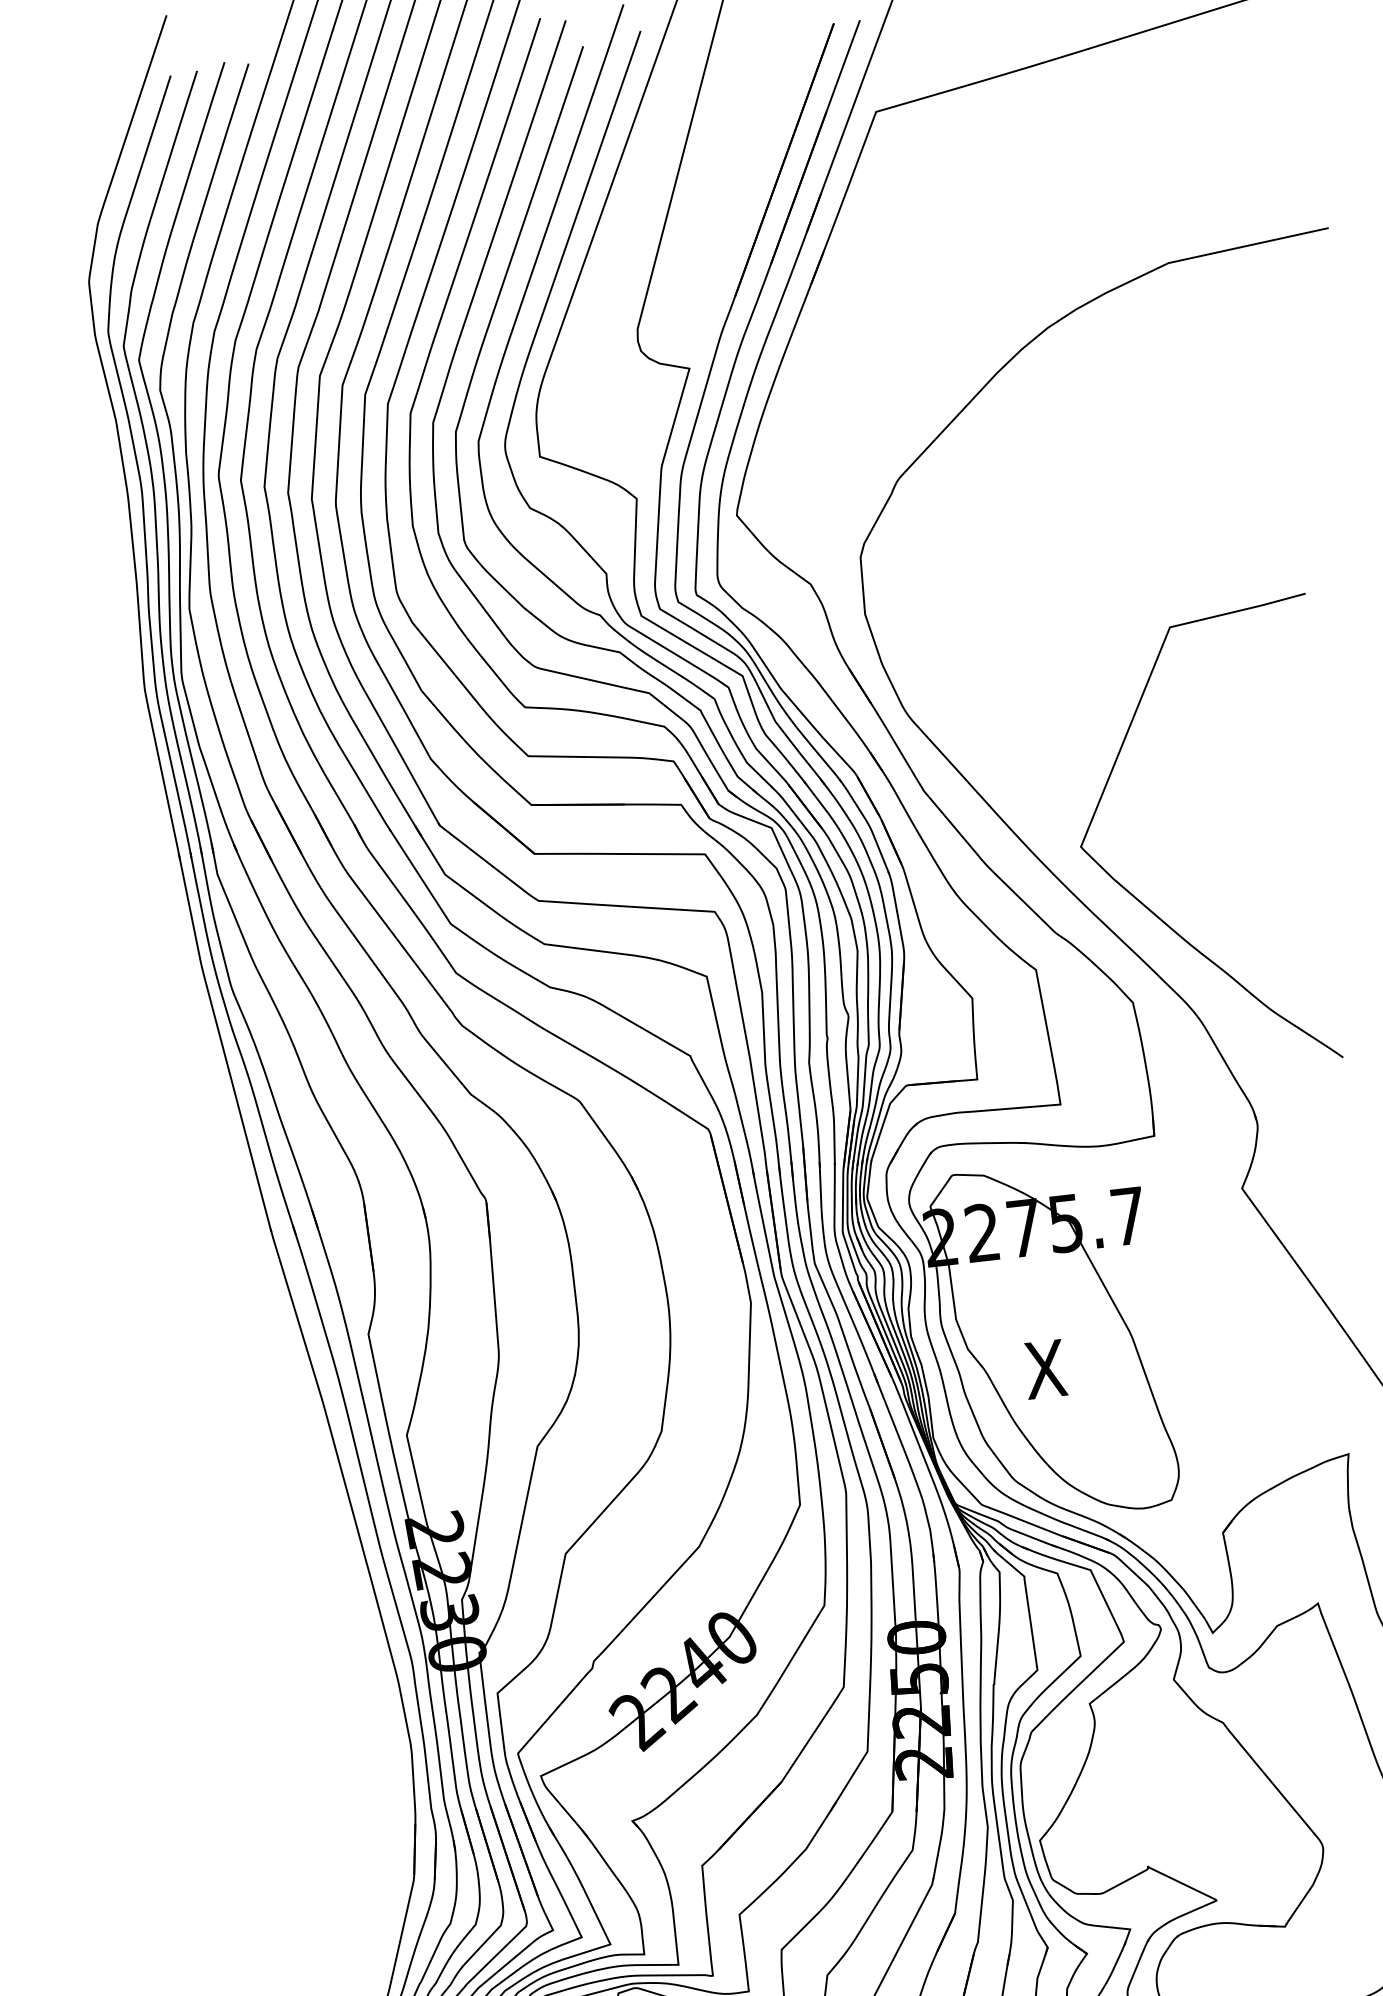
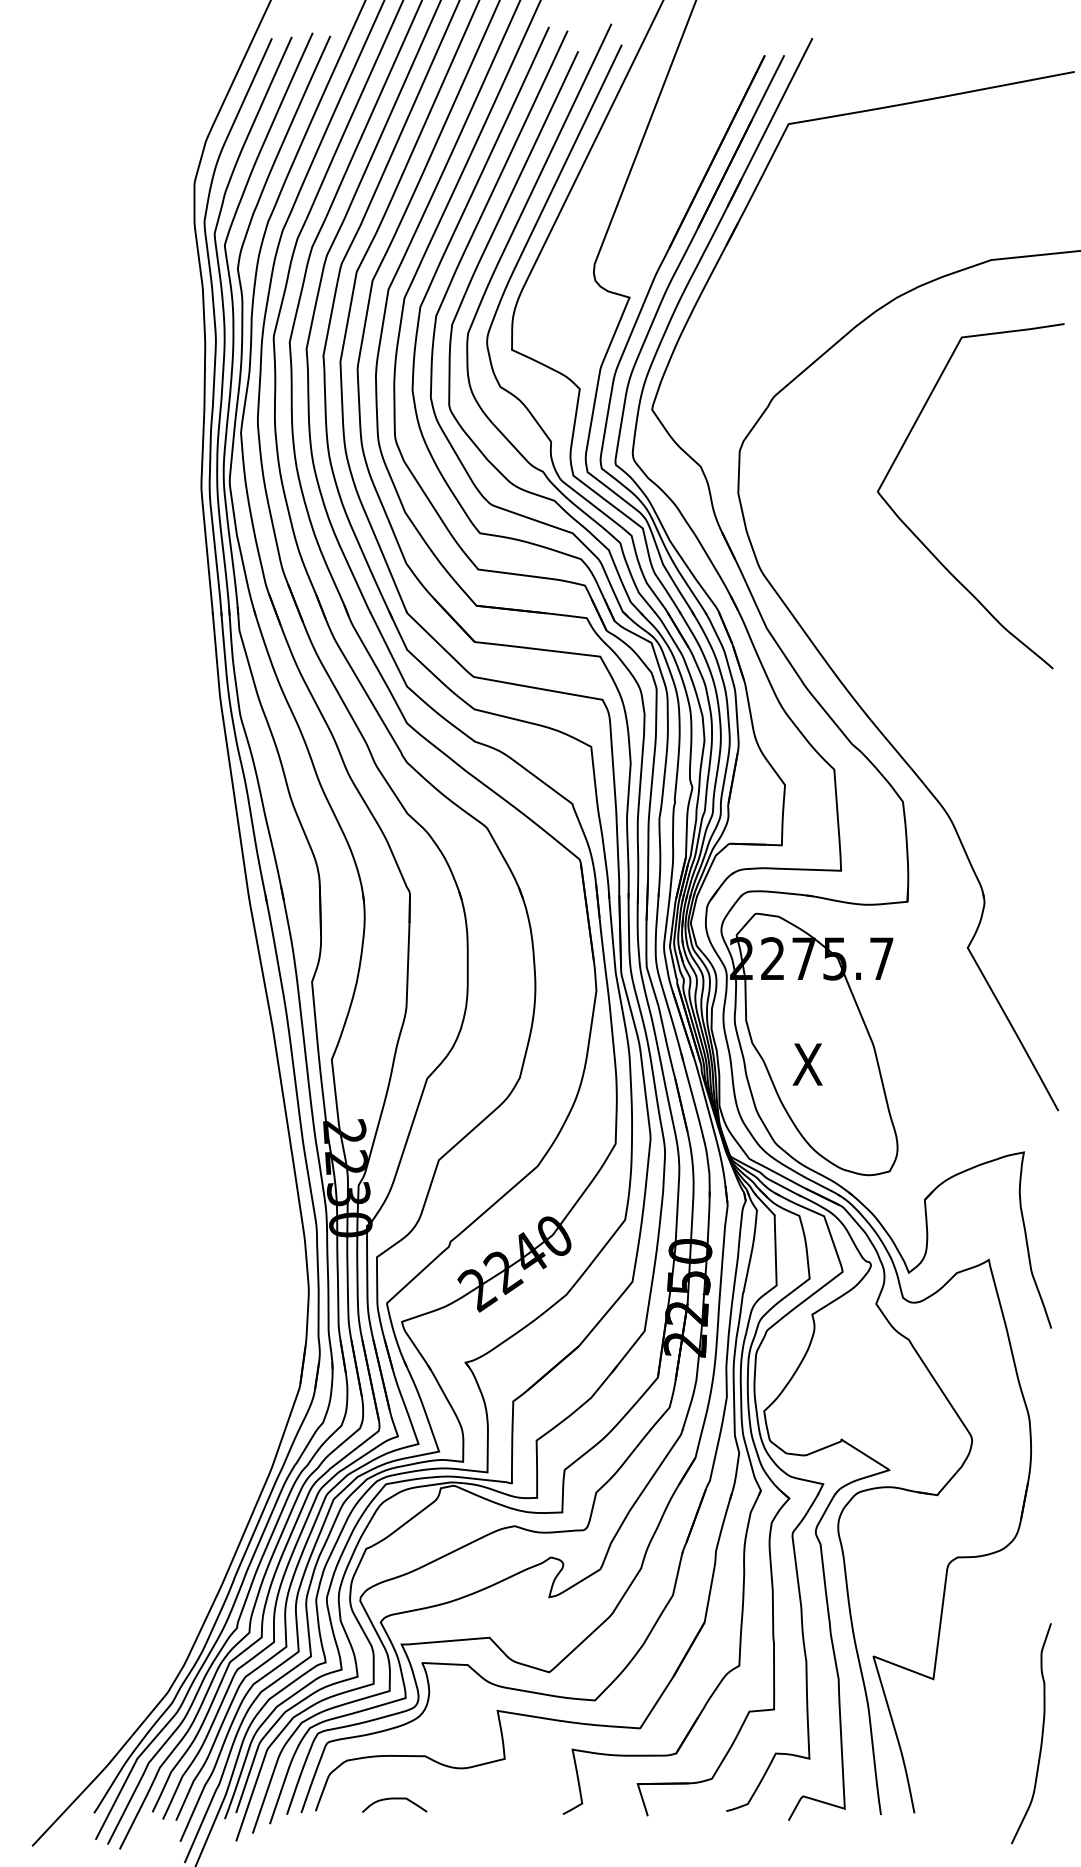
curve: (1150, 907) -> (923, 542), moved

